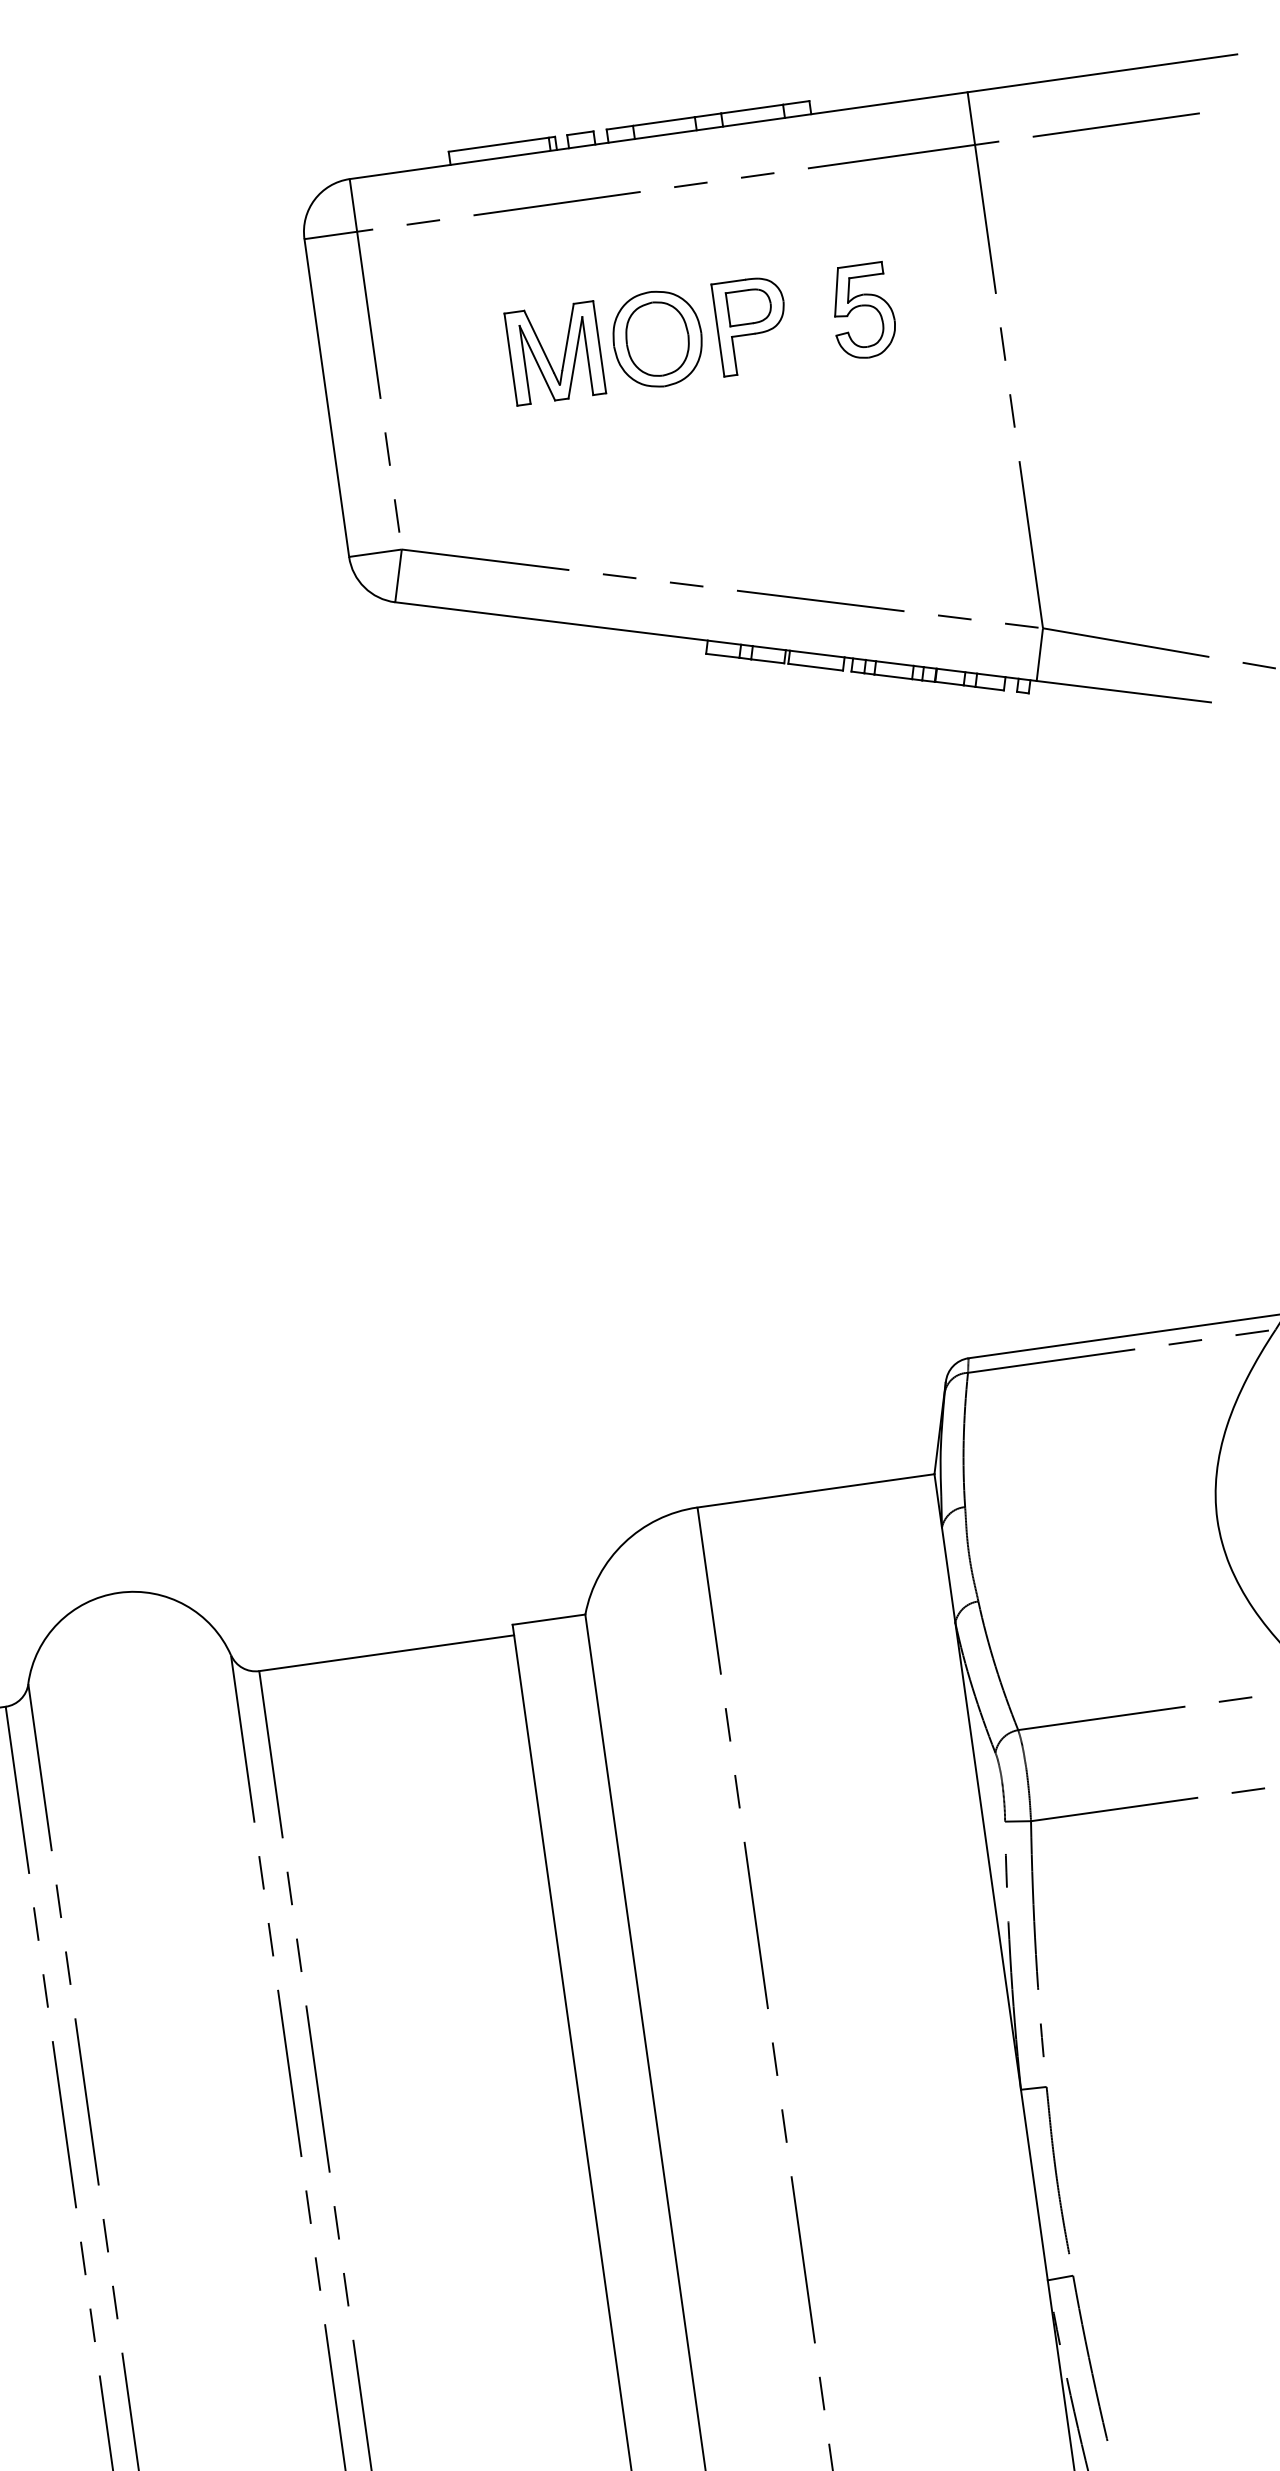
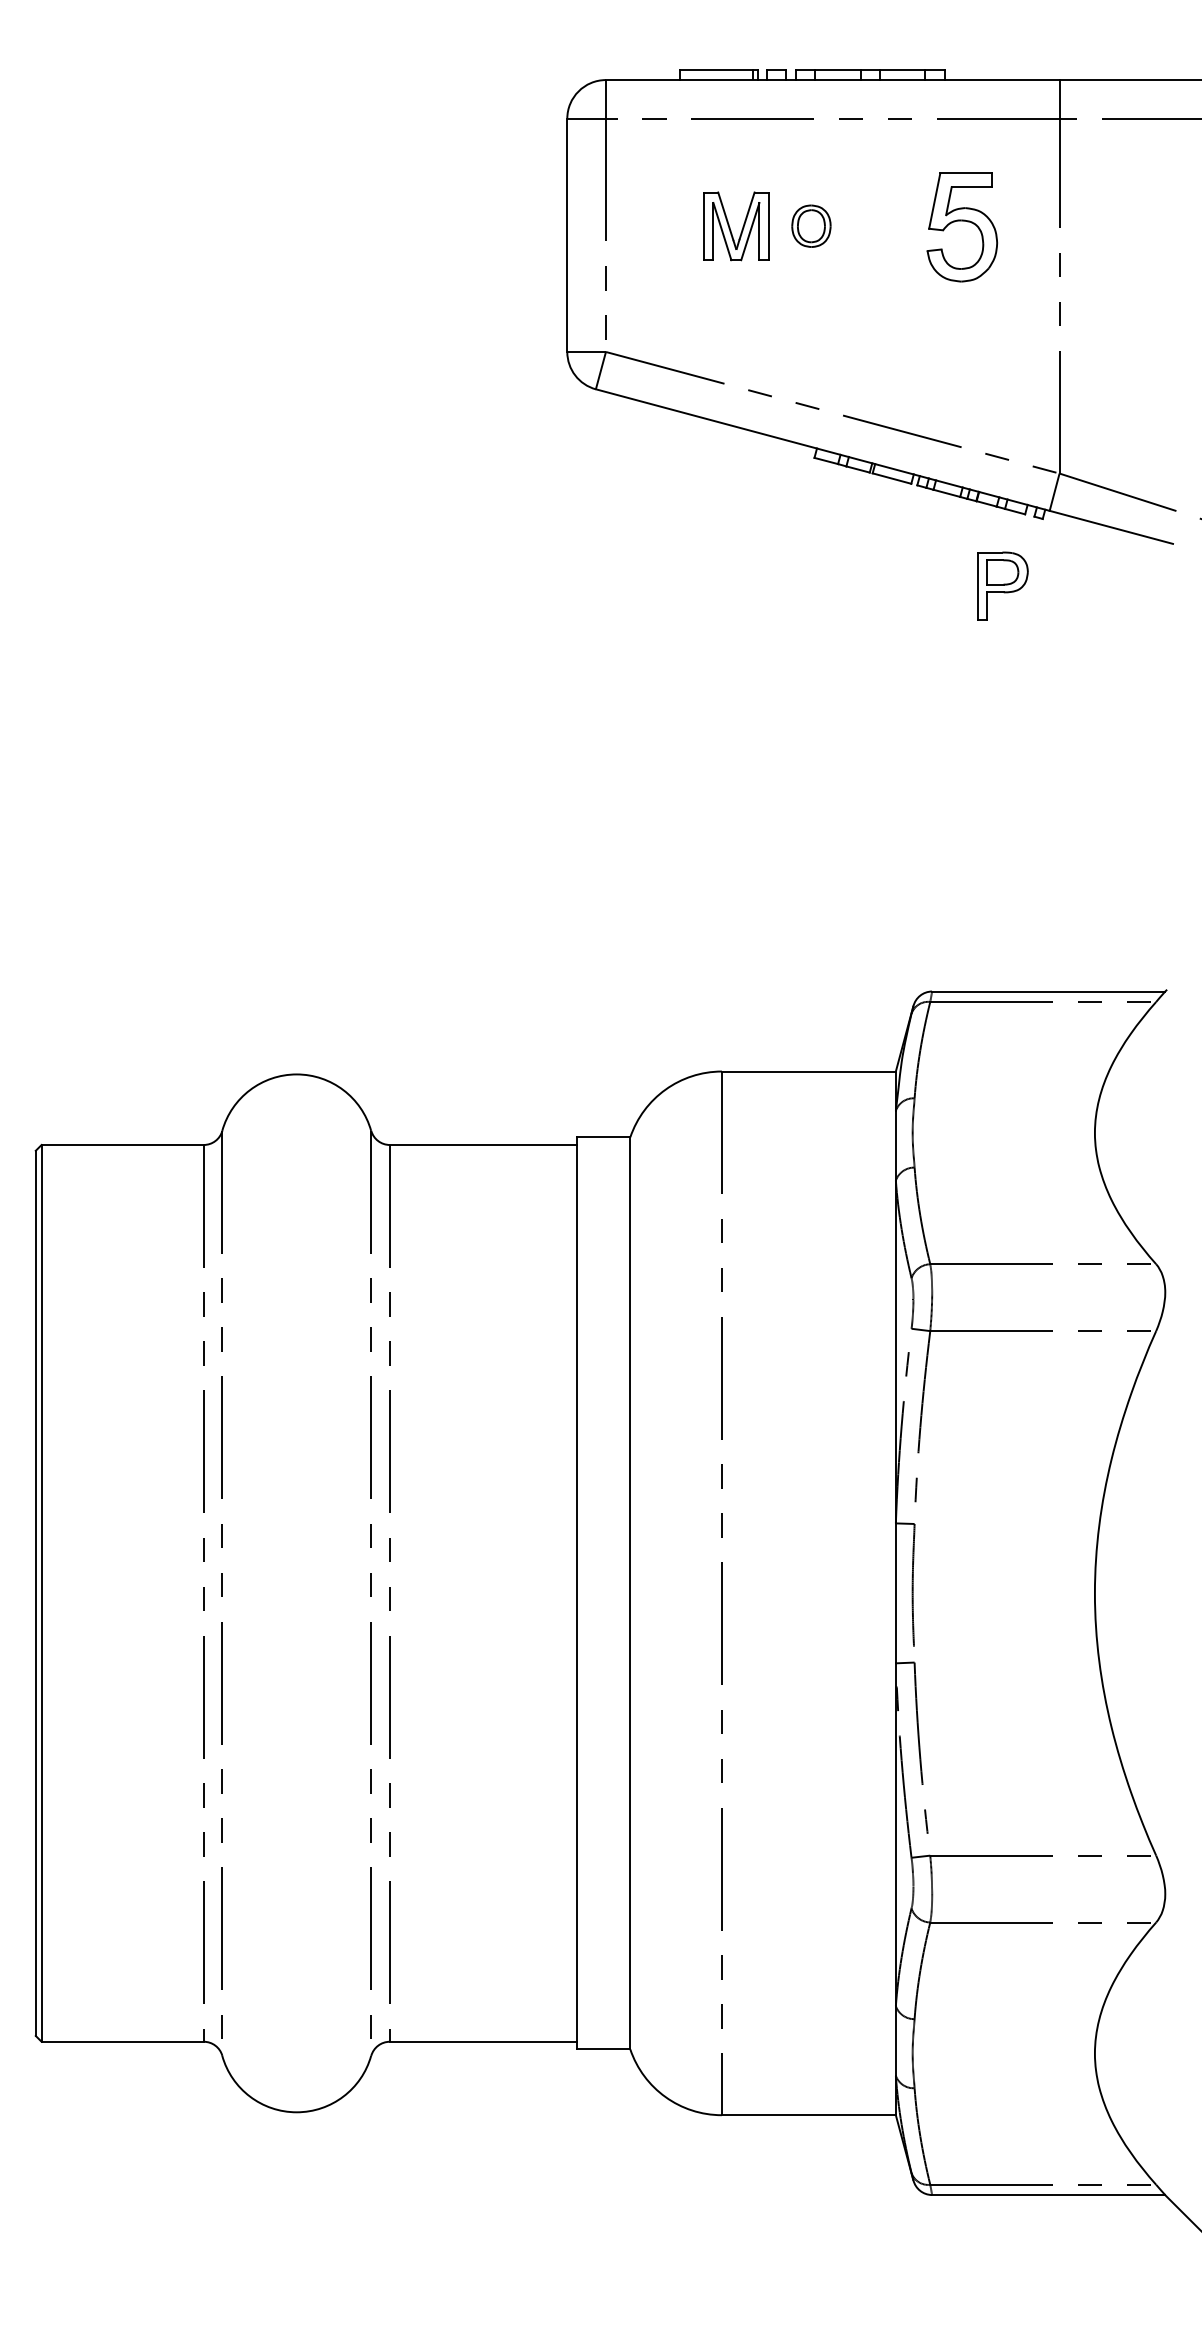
part: (862, 310) -> (961, 226), size x1.6
part: (751, 324) -> (1002, 585), moved
part: (657, 337) -> (811, 225), size x0.6

